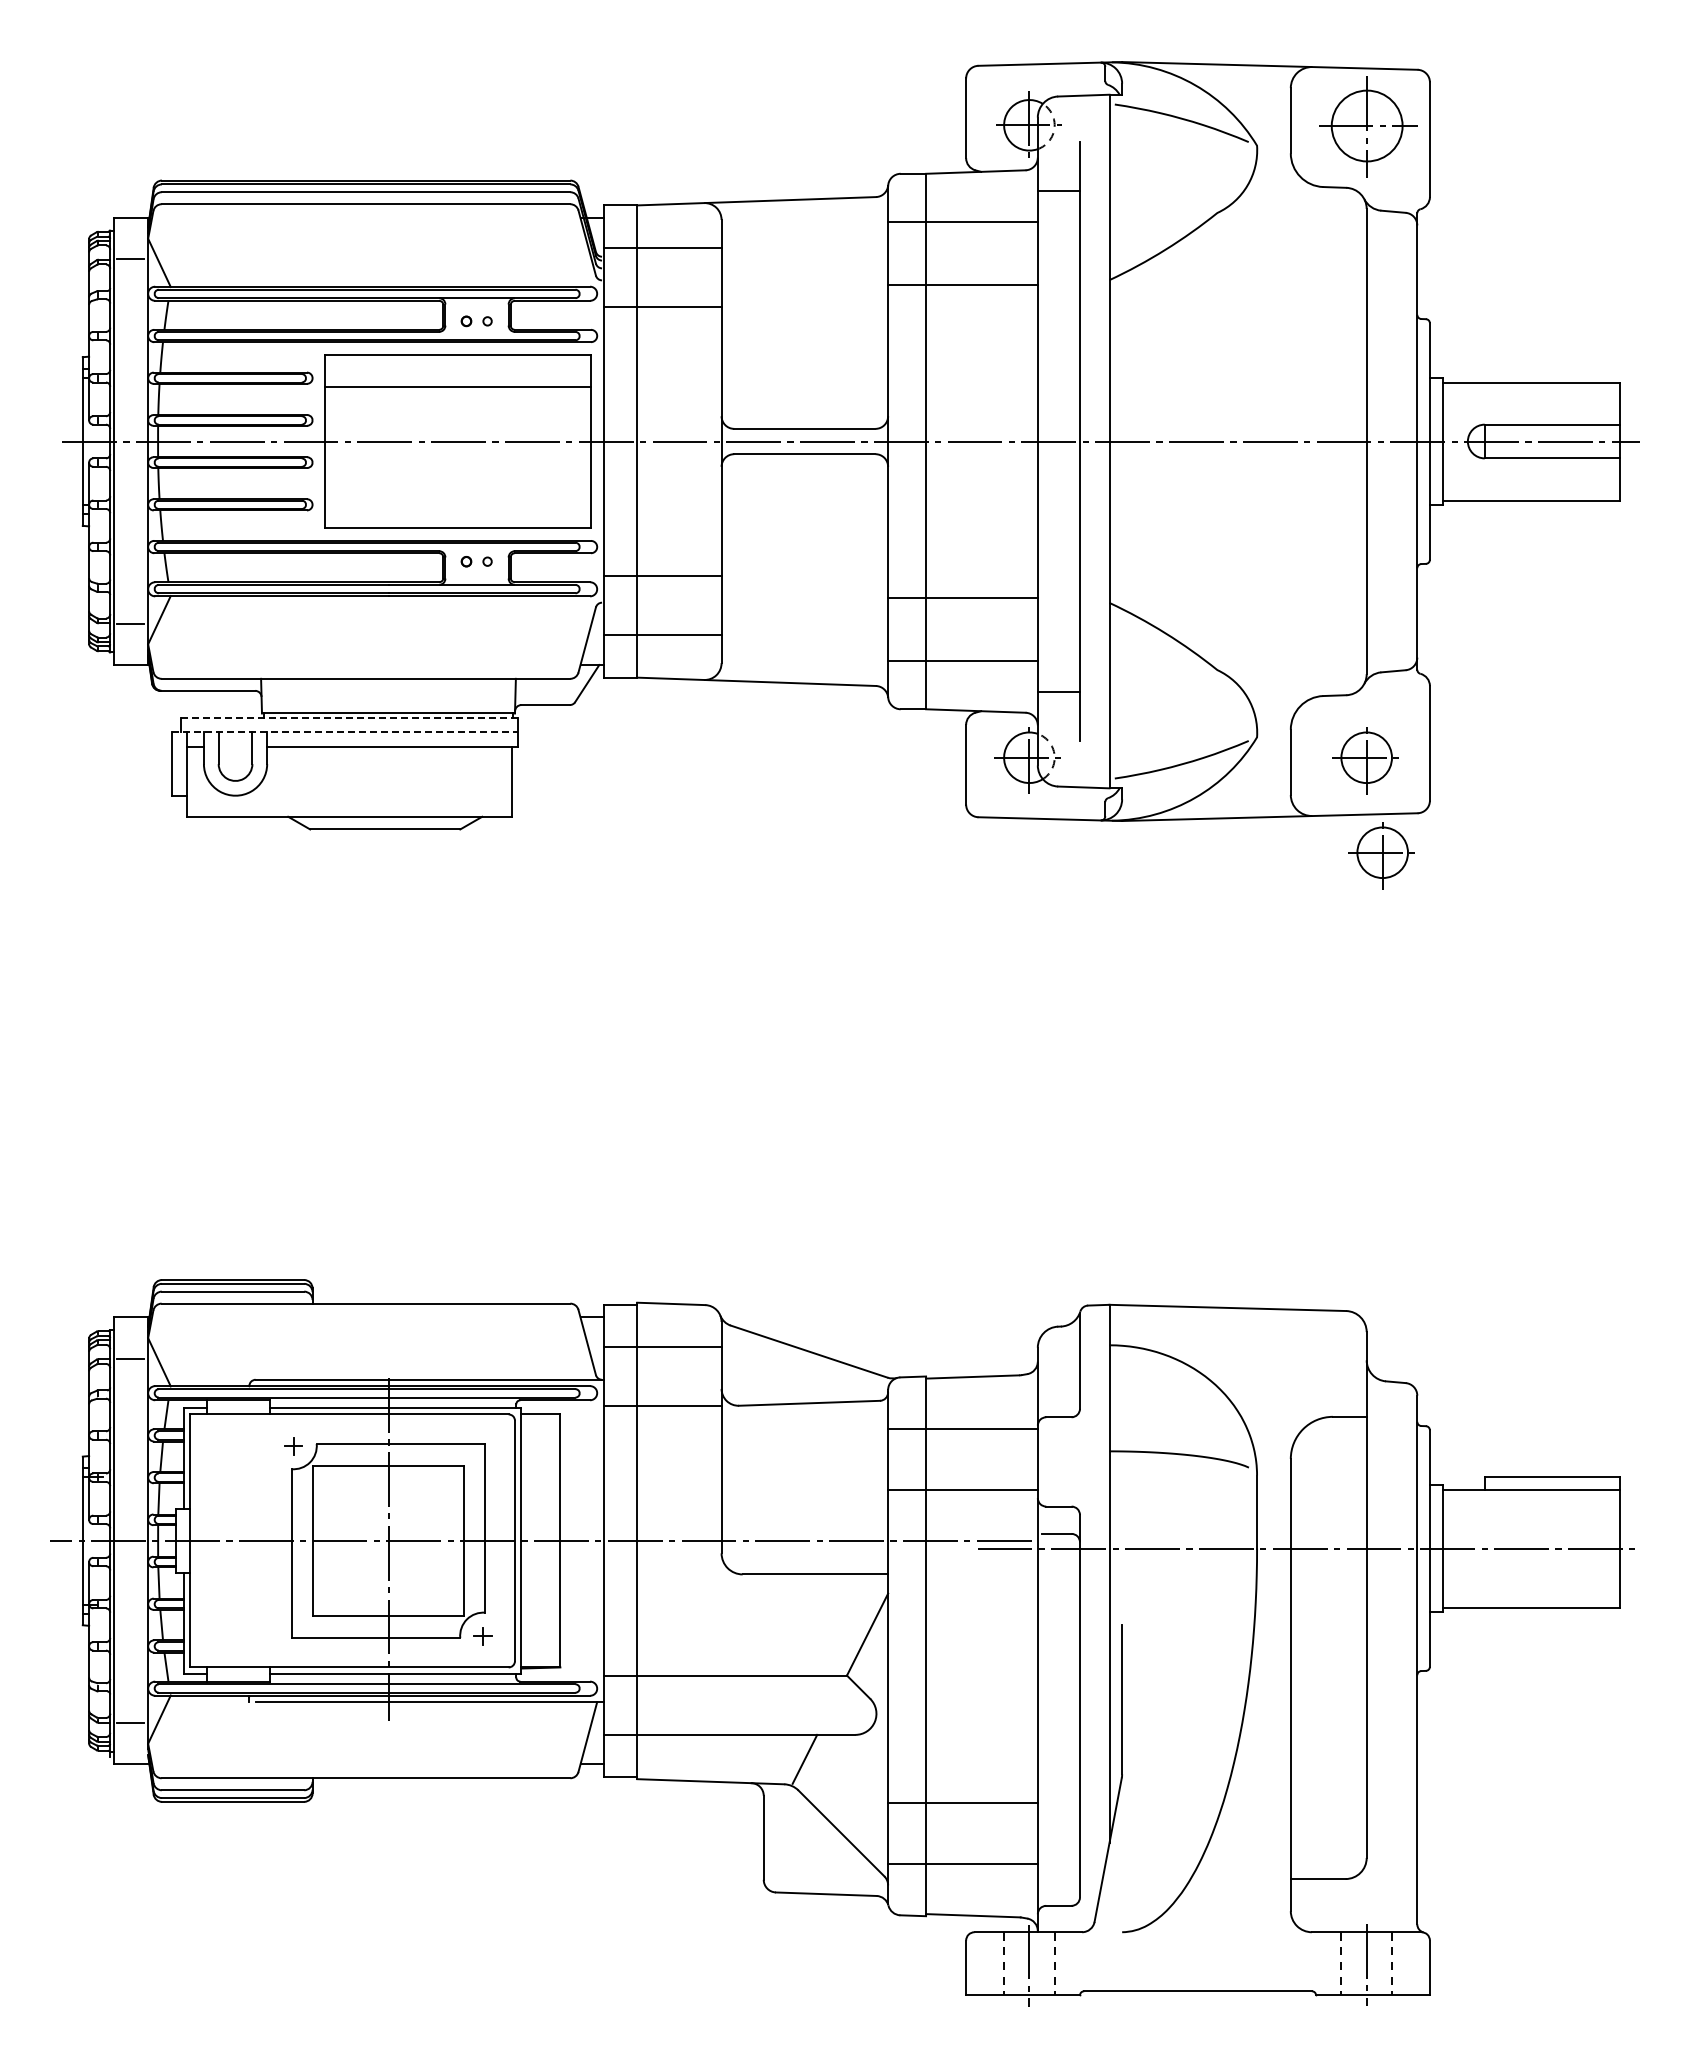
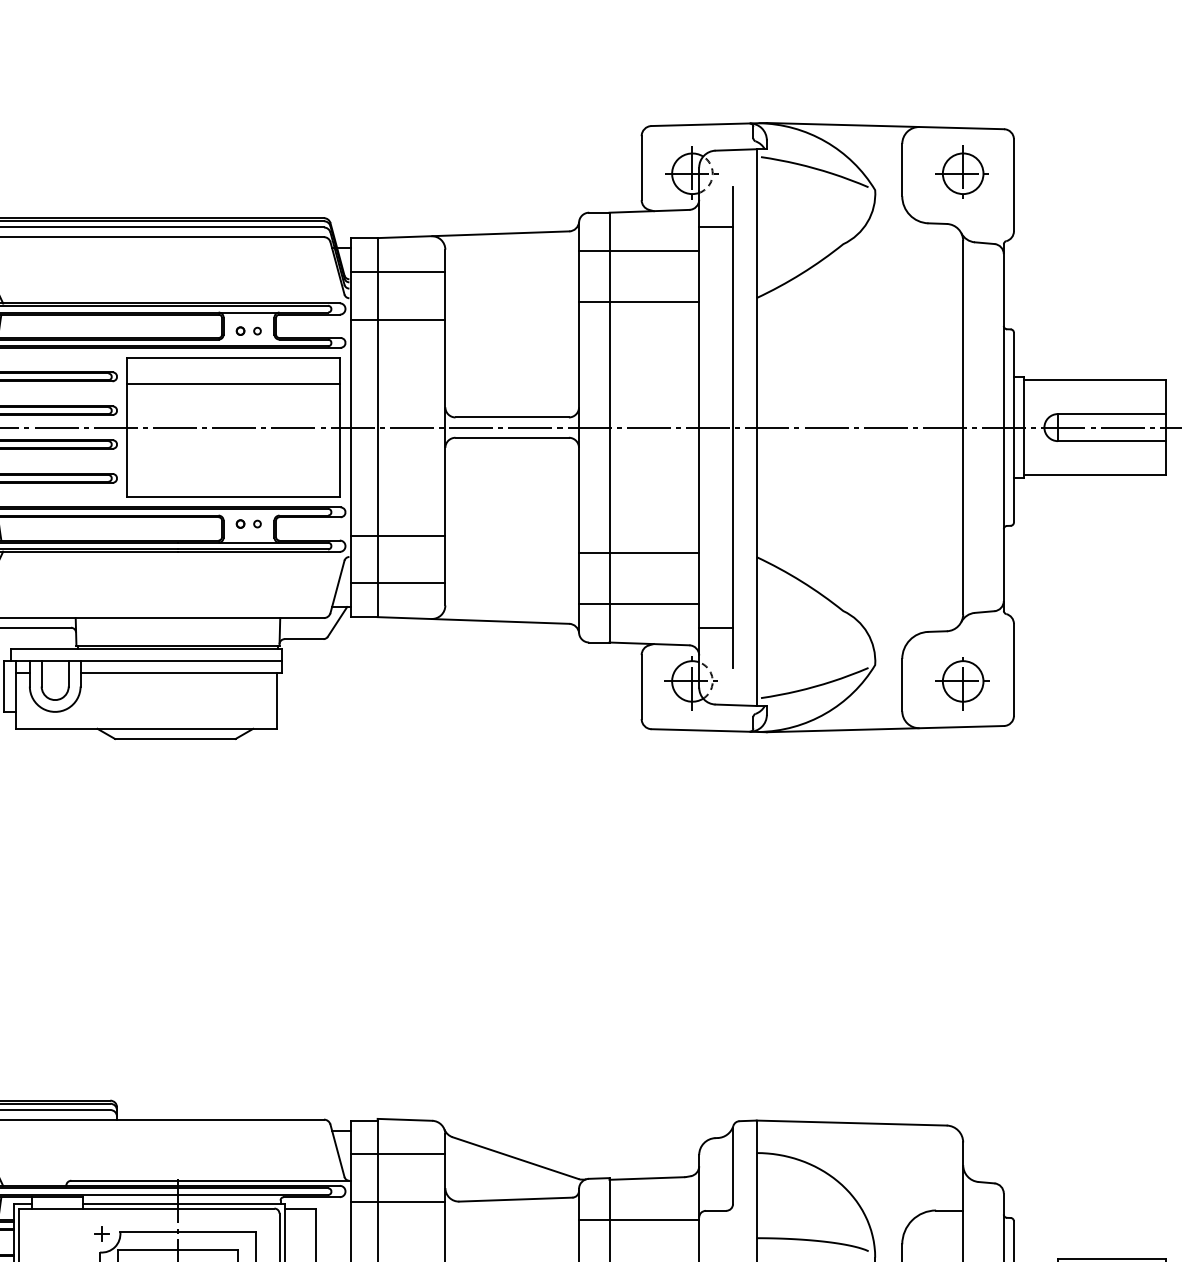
part: (1365, 123) -> (962, 172), size x0.71
line: (349, 717) -> (146, 649), dashed -> solid
line: (345, 732) -> (143, 661), dashed -> solid
part: (1381, 855) -> (975, 759), removed

